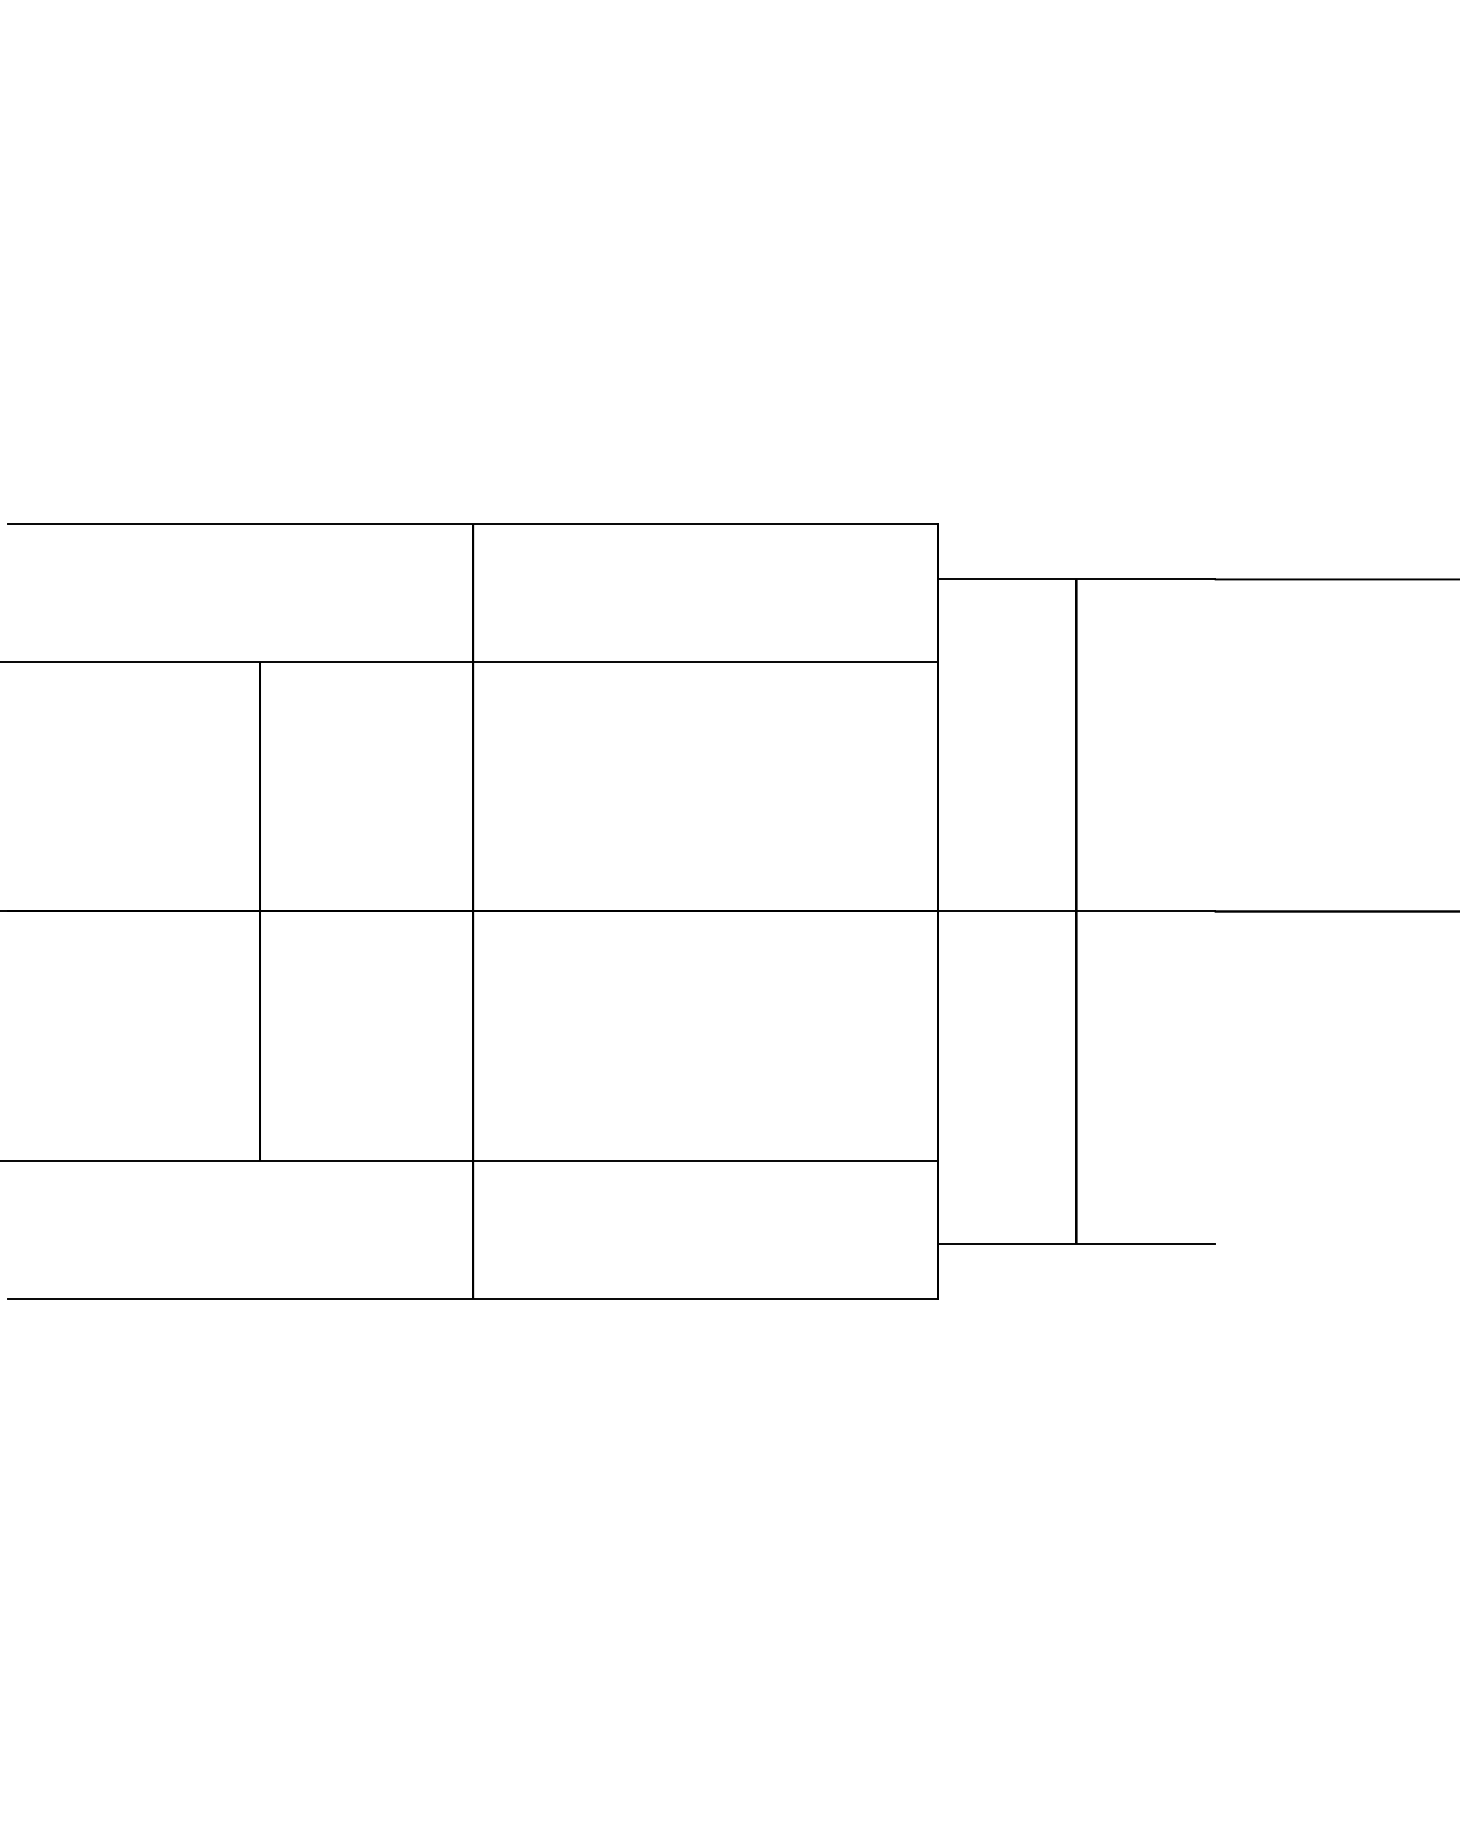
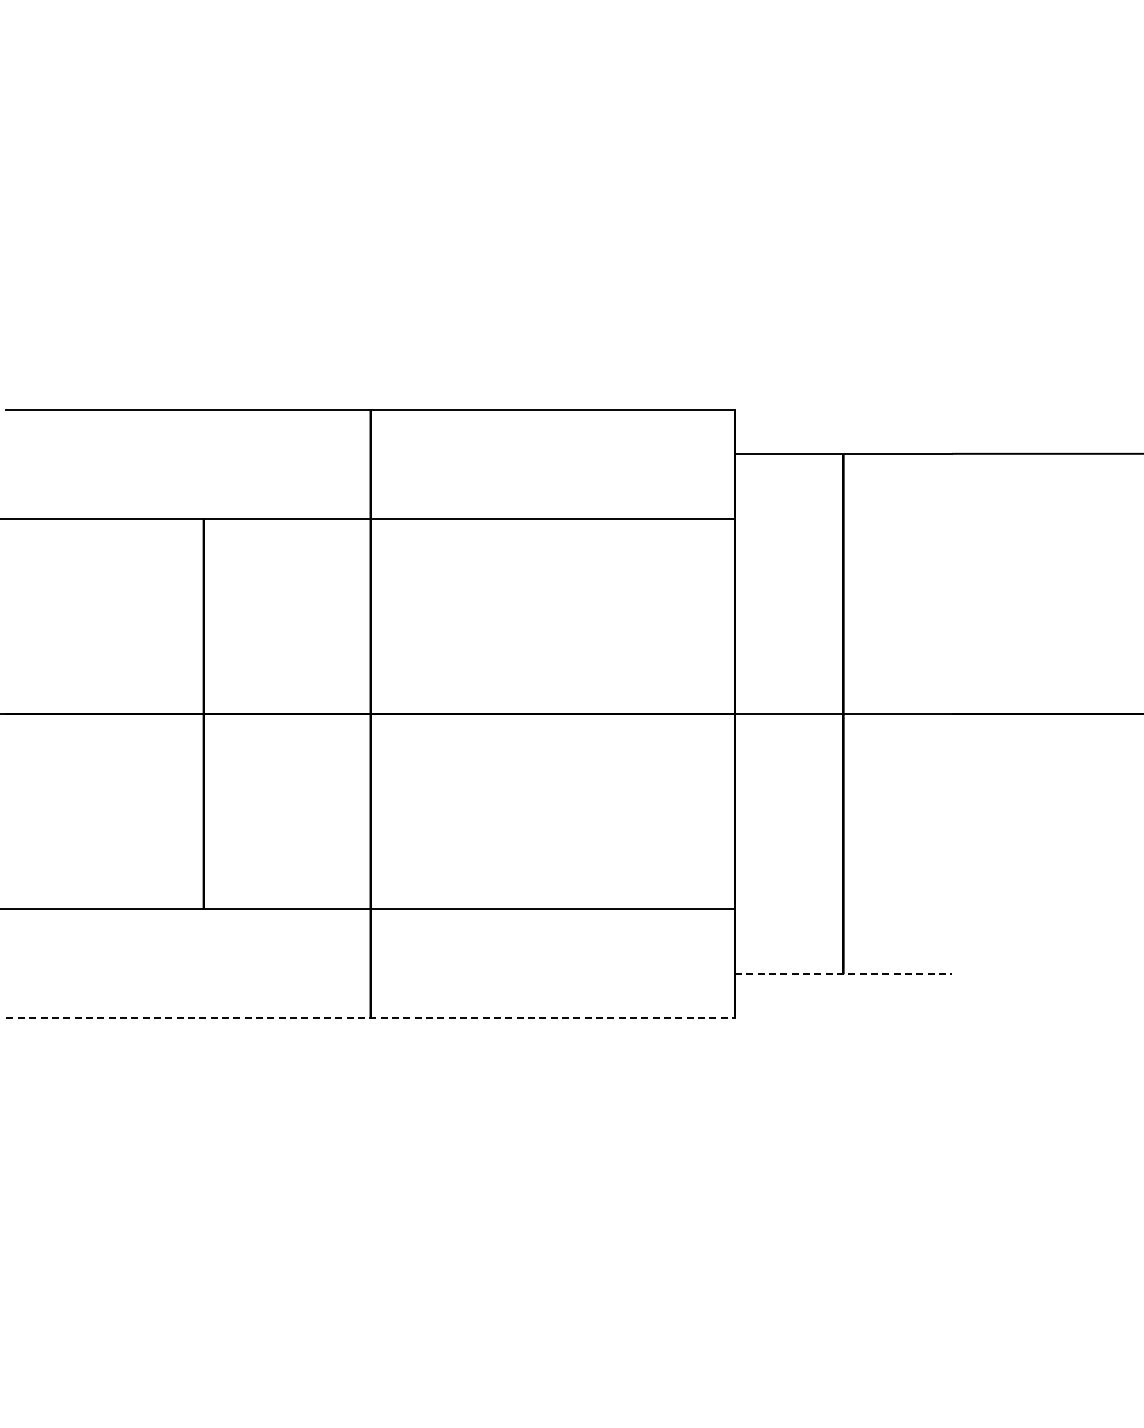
line: (1076, 1243) -> (843, 974), solid -> dashed
line: (474, 1298) -> (371, 1017), solid -> dashed

